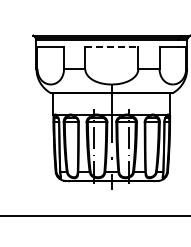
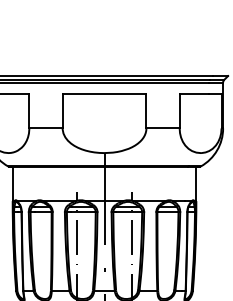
line: (111, 47) -> (104, 94), dashed -> solid

